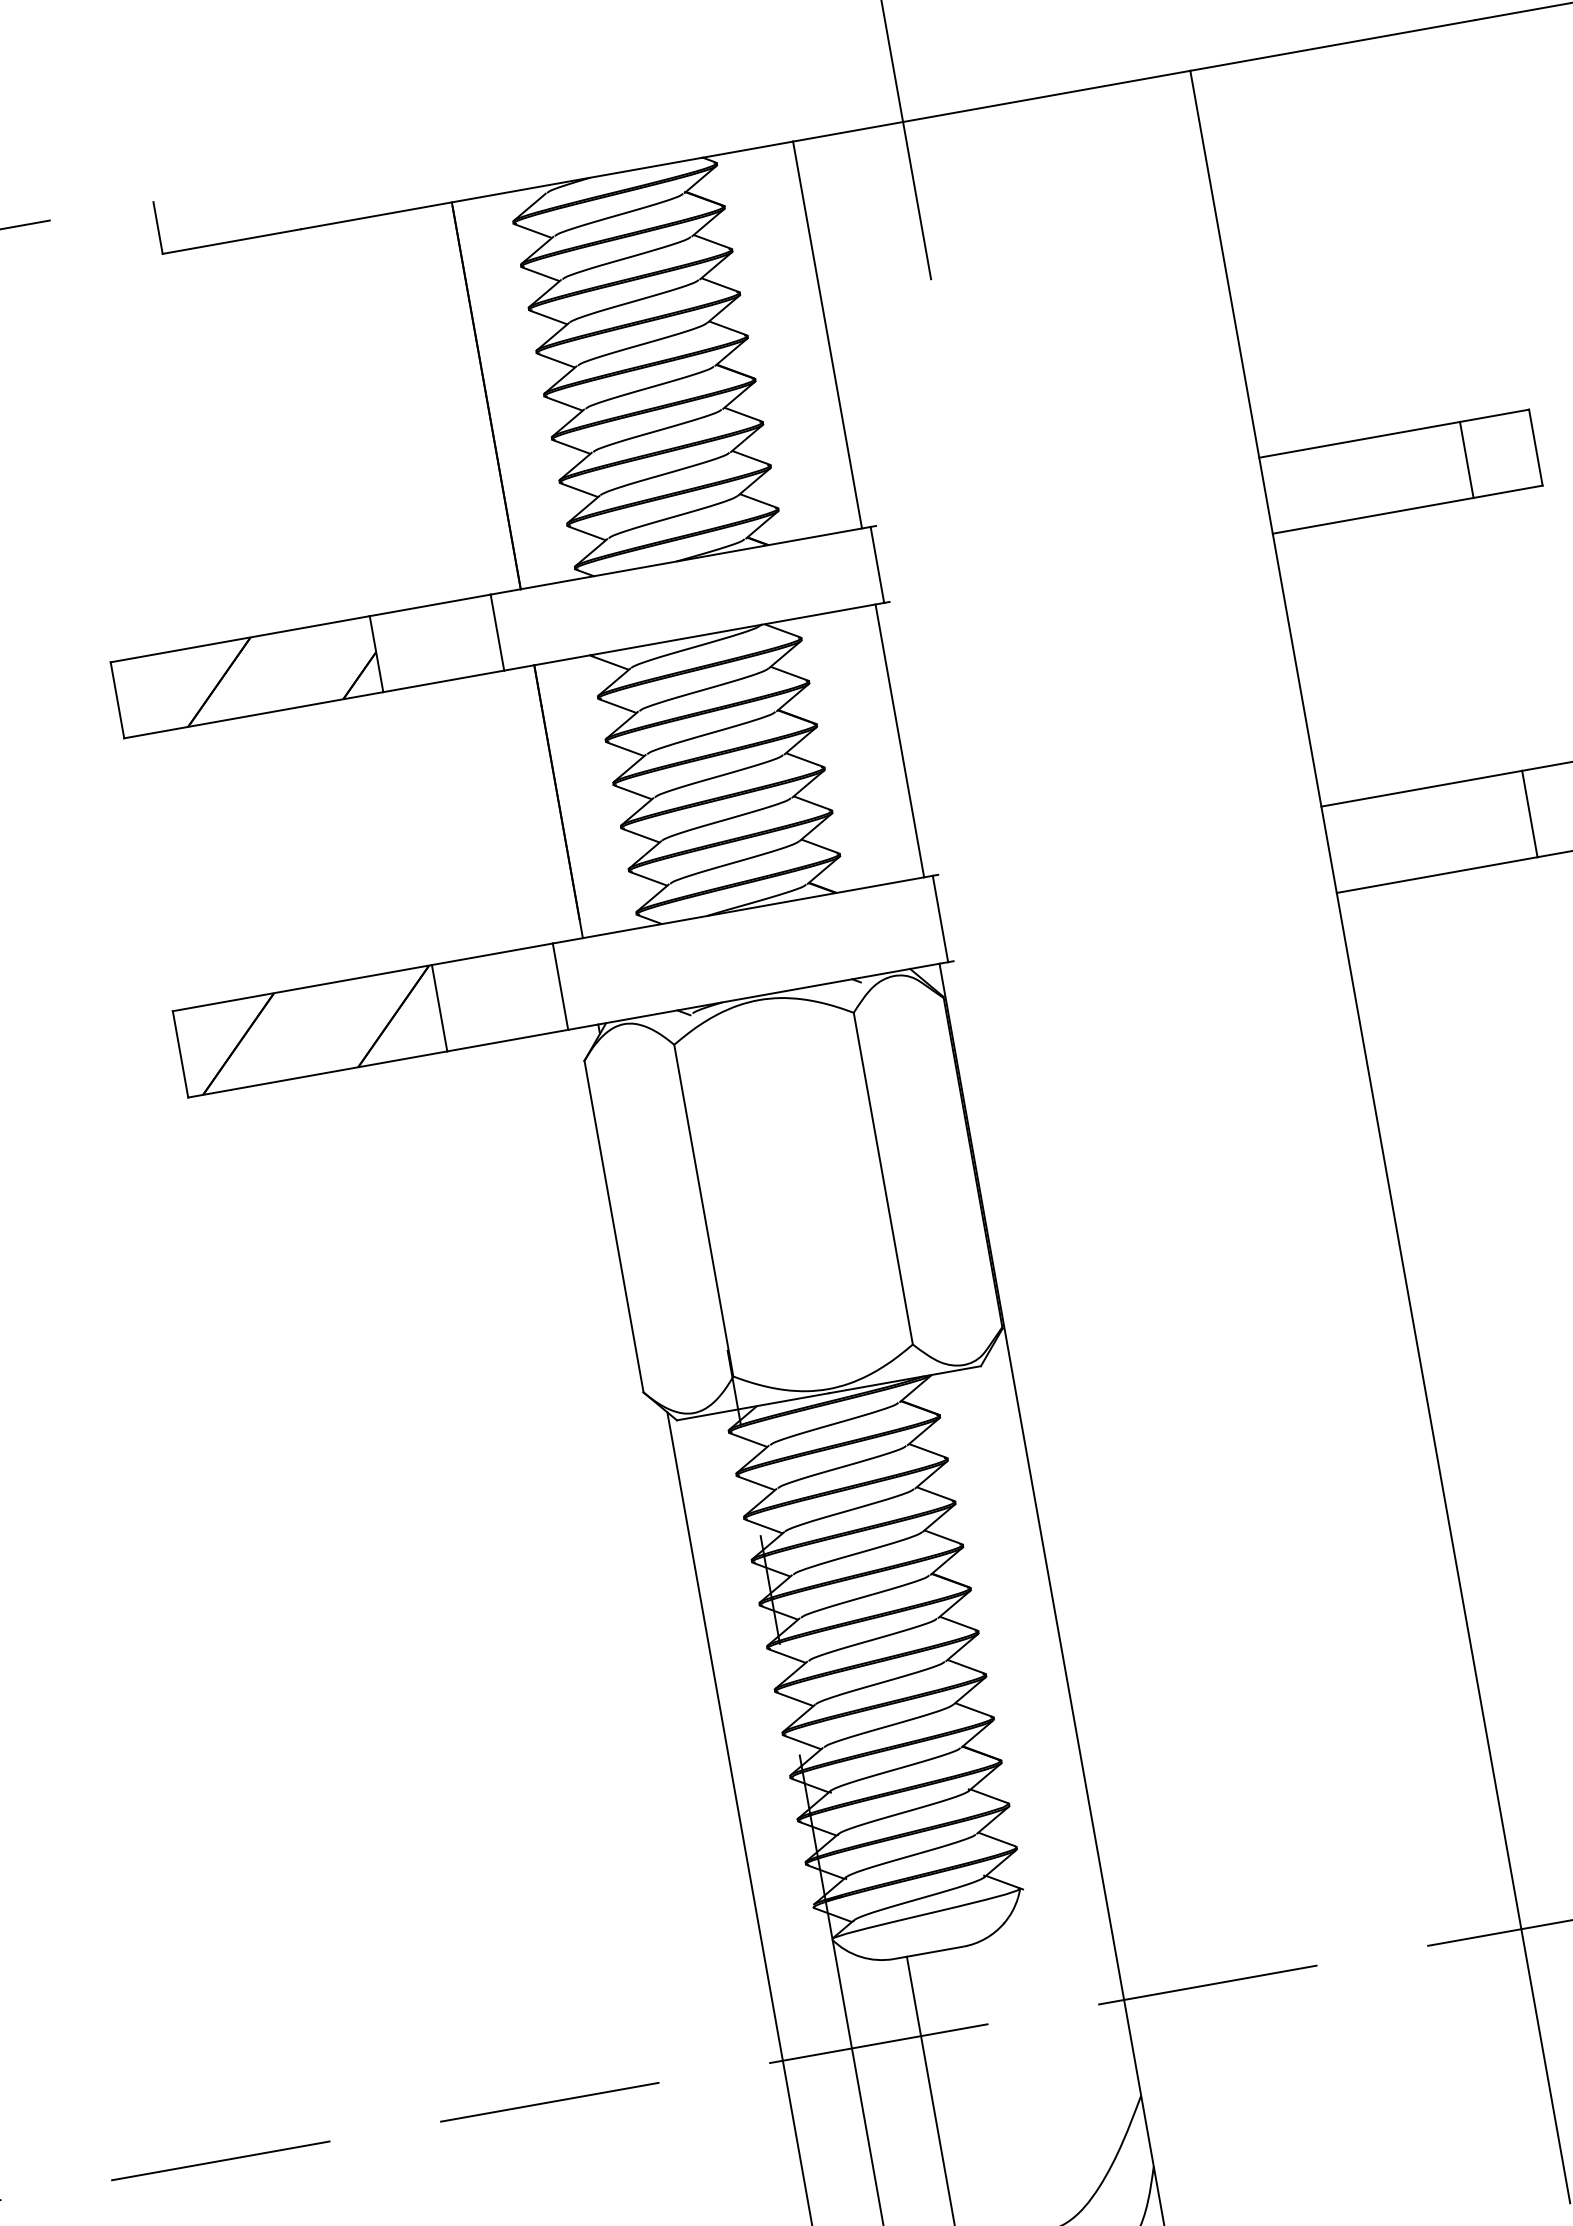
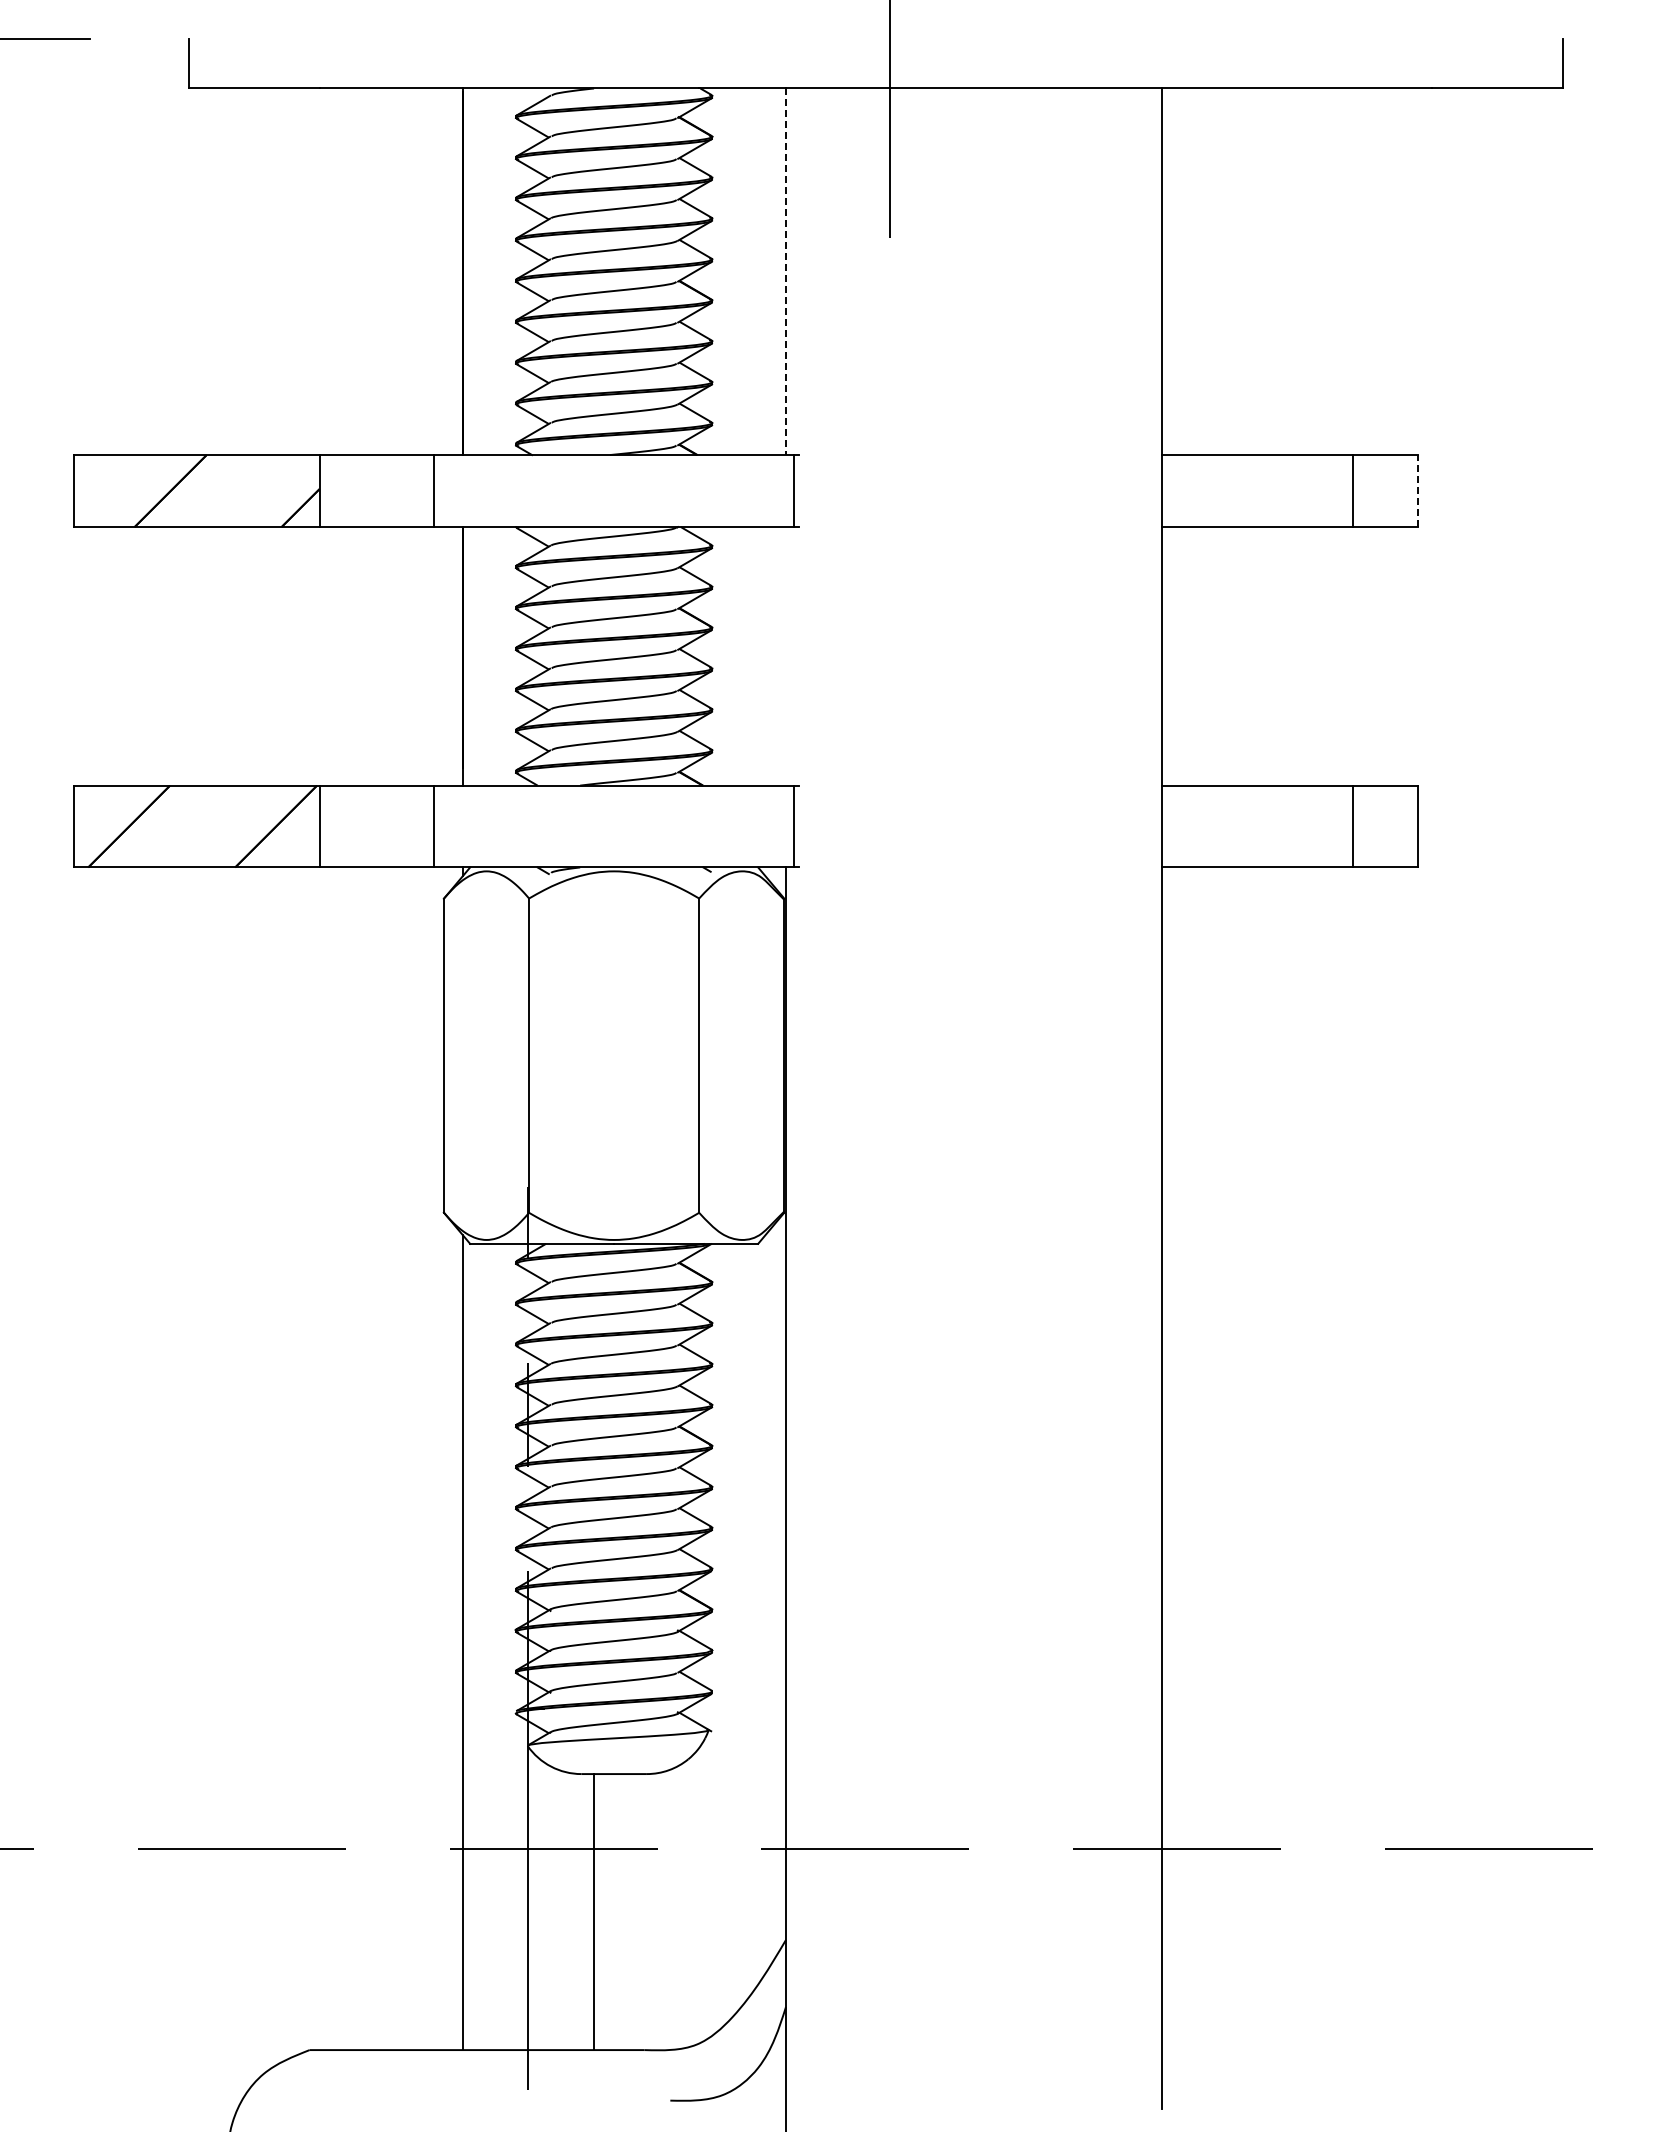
line: (828, 335) -> (786, 272), solid -> dashed
line: (1536, 446) -> (1418, 490), solid -> dashed
line: (900, 740) -> (786, 656), removed

